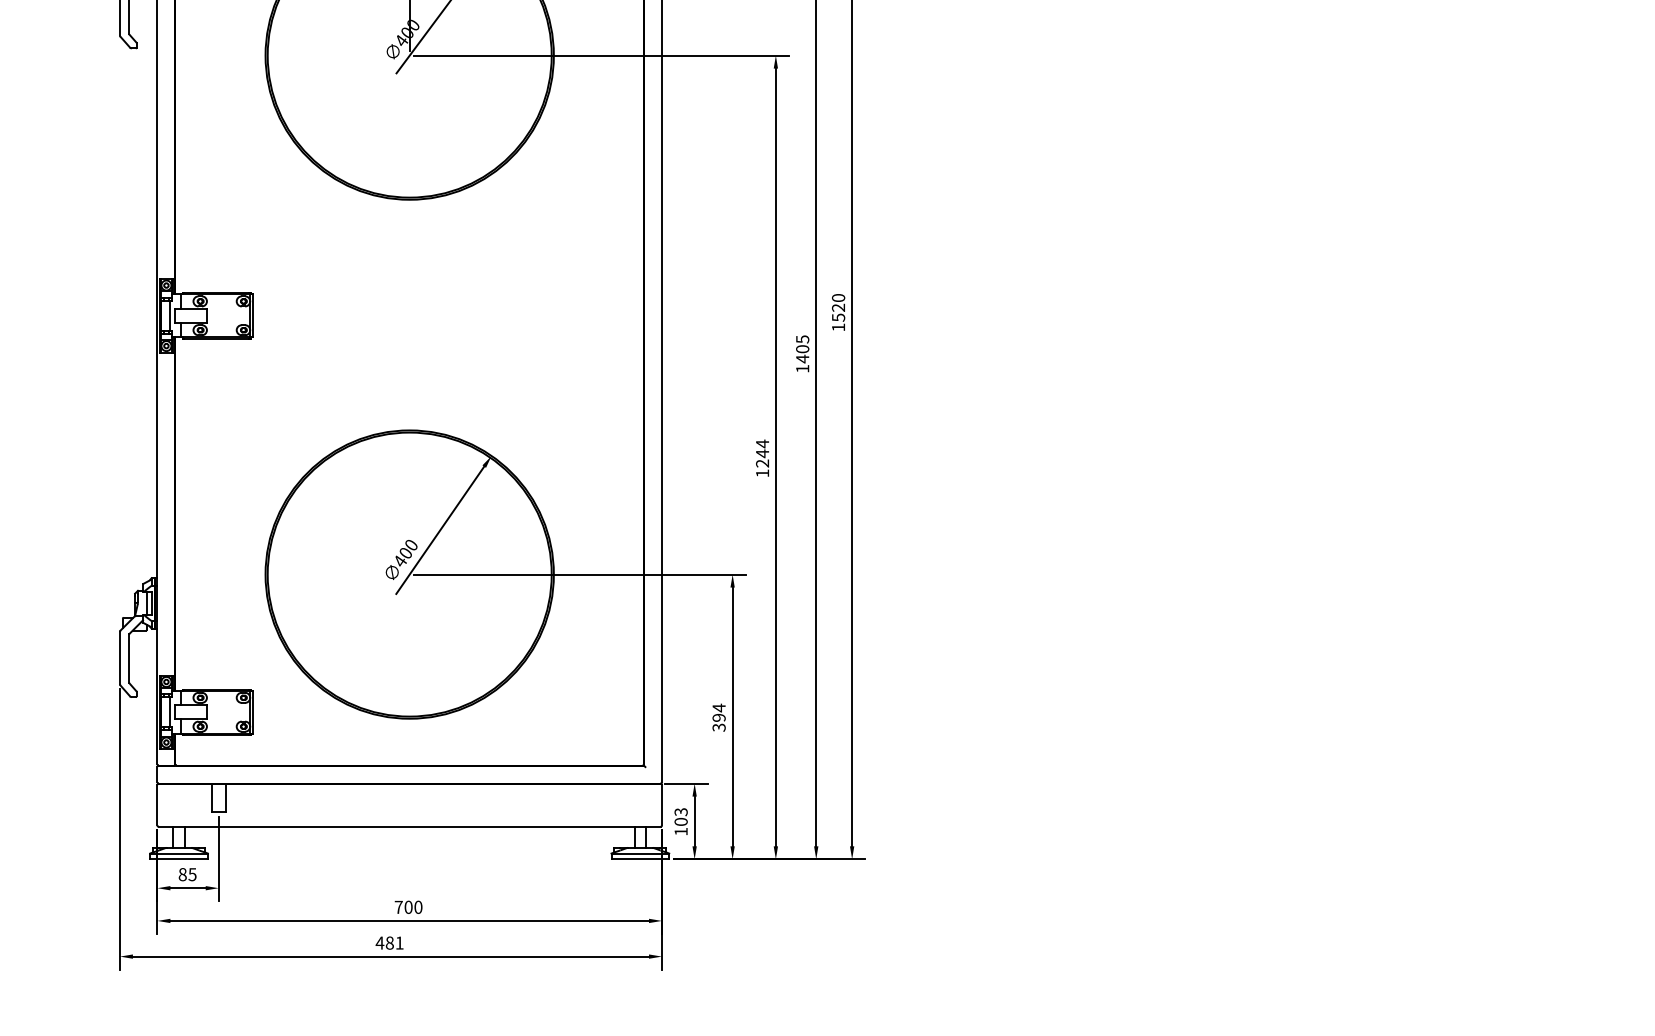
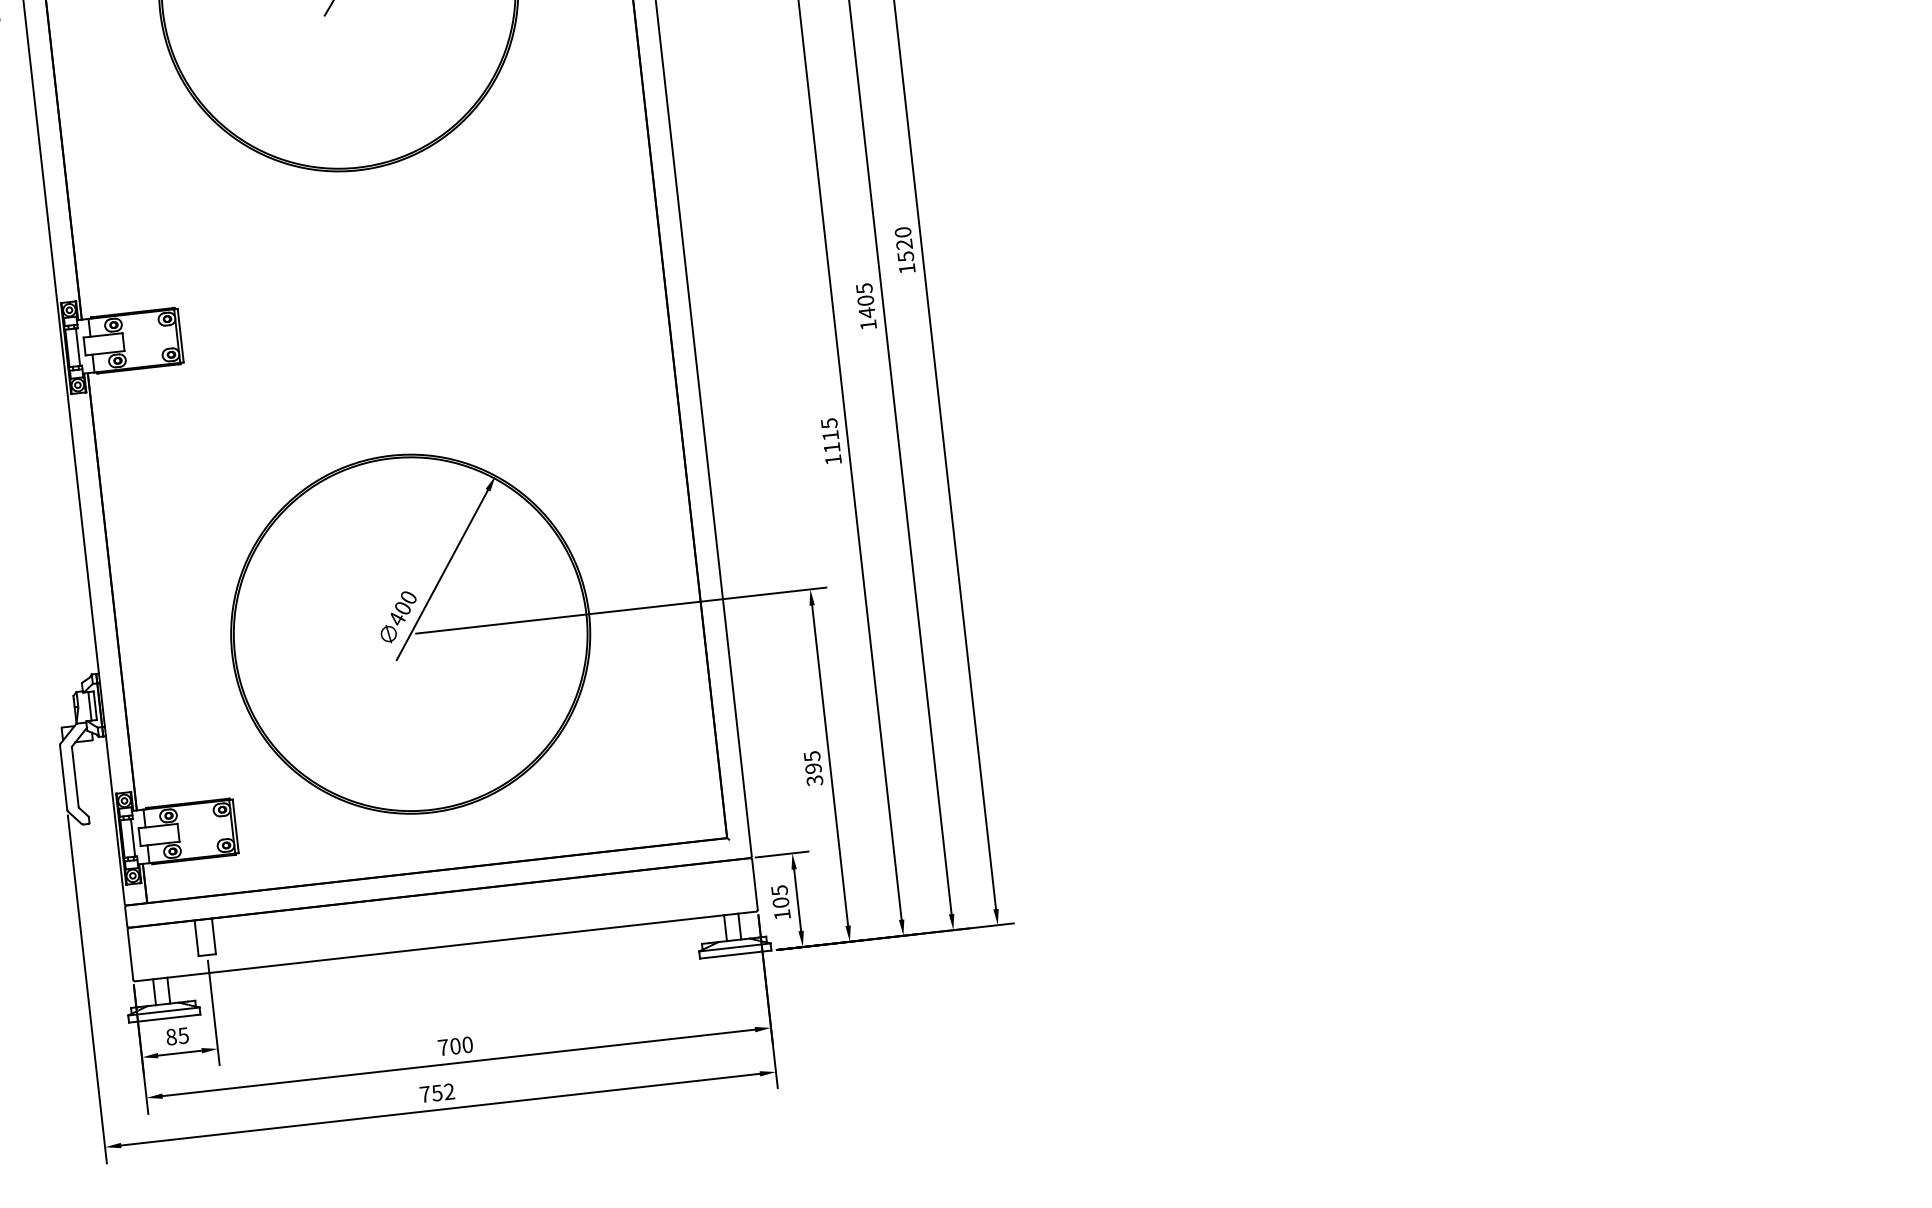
text: (762, 453) -> (830, 435), 1244 -> 1115
text: (718, 707) -> (811, 755), 394 -> 395
text: (680, 811) -> (778, 889), 103 -> 105
text: (389, 942) -> (436, 1092), 481 -> 752

